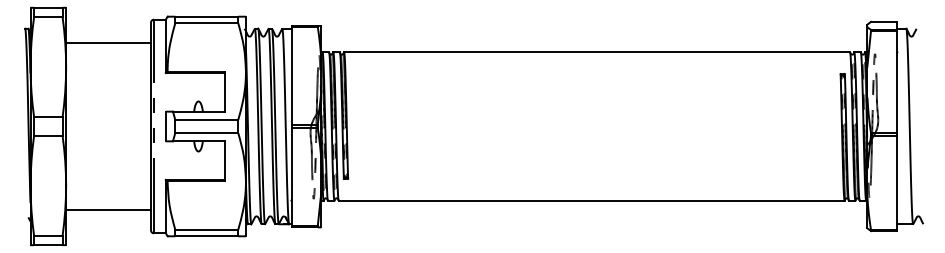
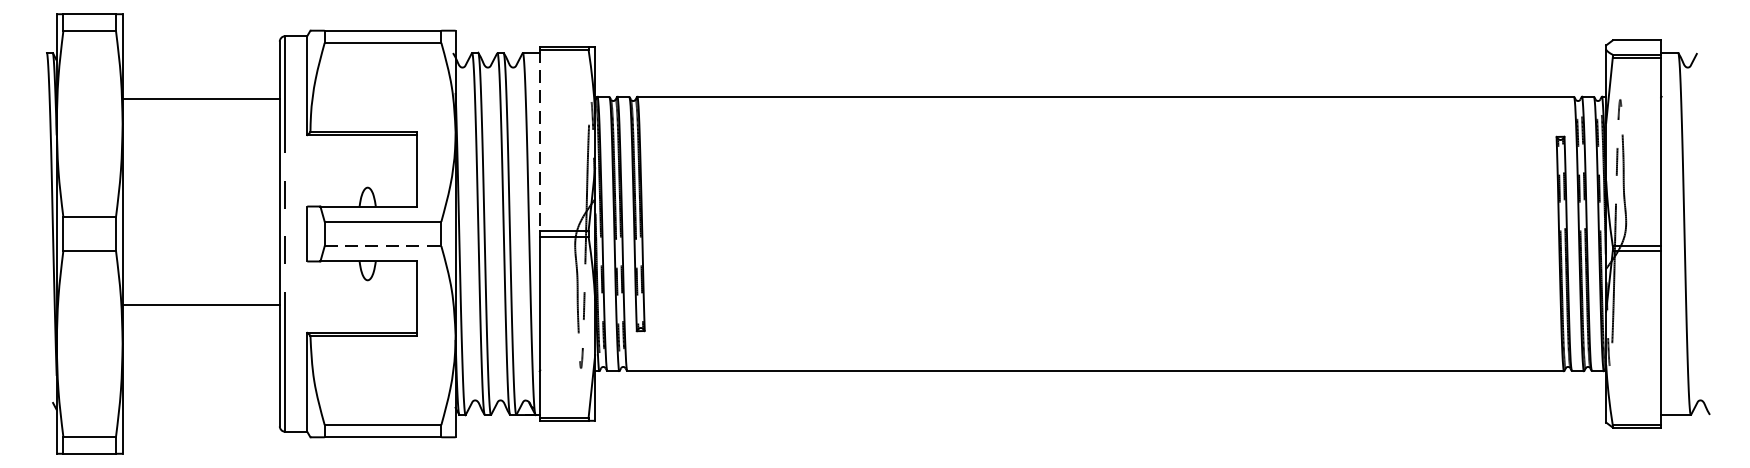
line: (108, 43) -> (201, 98), moved
line: (291, 76) -> (539, 141), solid -> dashed
line: (207, 133) -> (384, 246), solid -> dashed
line: (108, 209) -> (201, 304), moved

